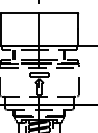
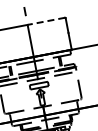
line: (57, 13) -> (45, 21), solid -> dashed

